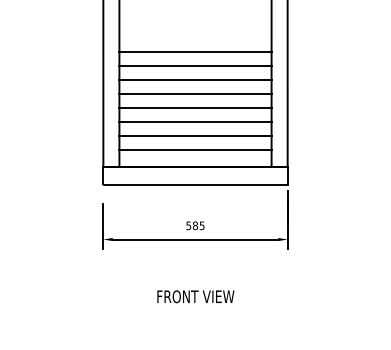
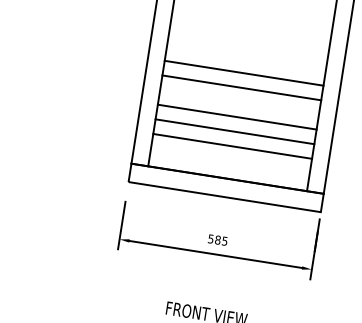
line: (195, 51) -> (246, 58), removed
line: (195, 93) -> (239, 102), removed
line: (195, 149) -> (230, 160), removed

